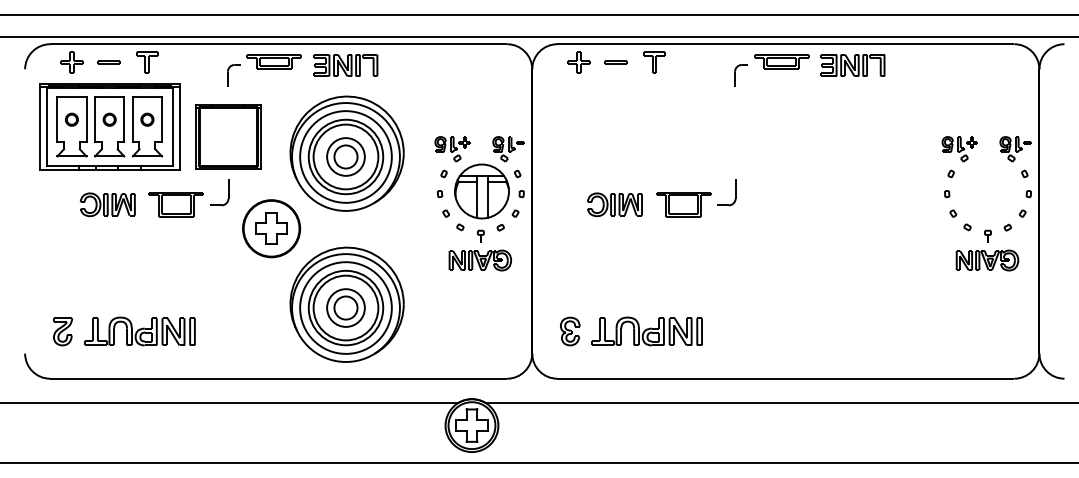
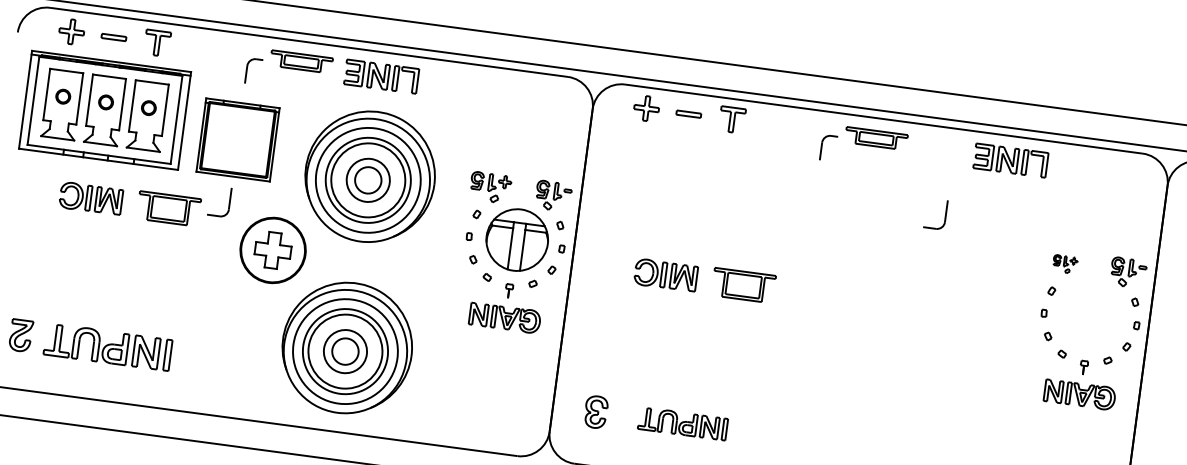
part: (852, 65) -> (1010, 160), moved
part: (959, 149) -> (1064, 264), size x0.6
part: (735, 192) -> (945, 215), moved
part: (646, 331) -> (682, 423), size x0.7

